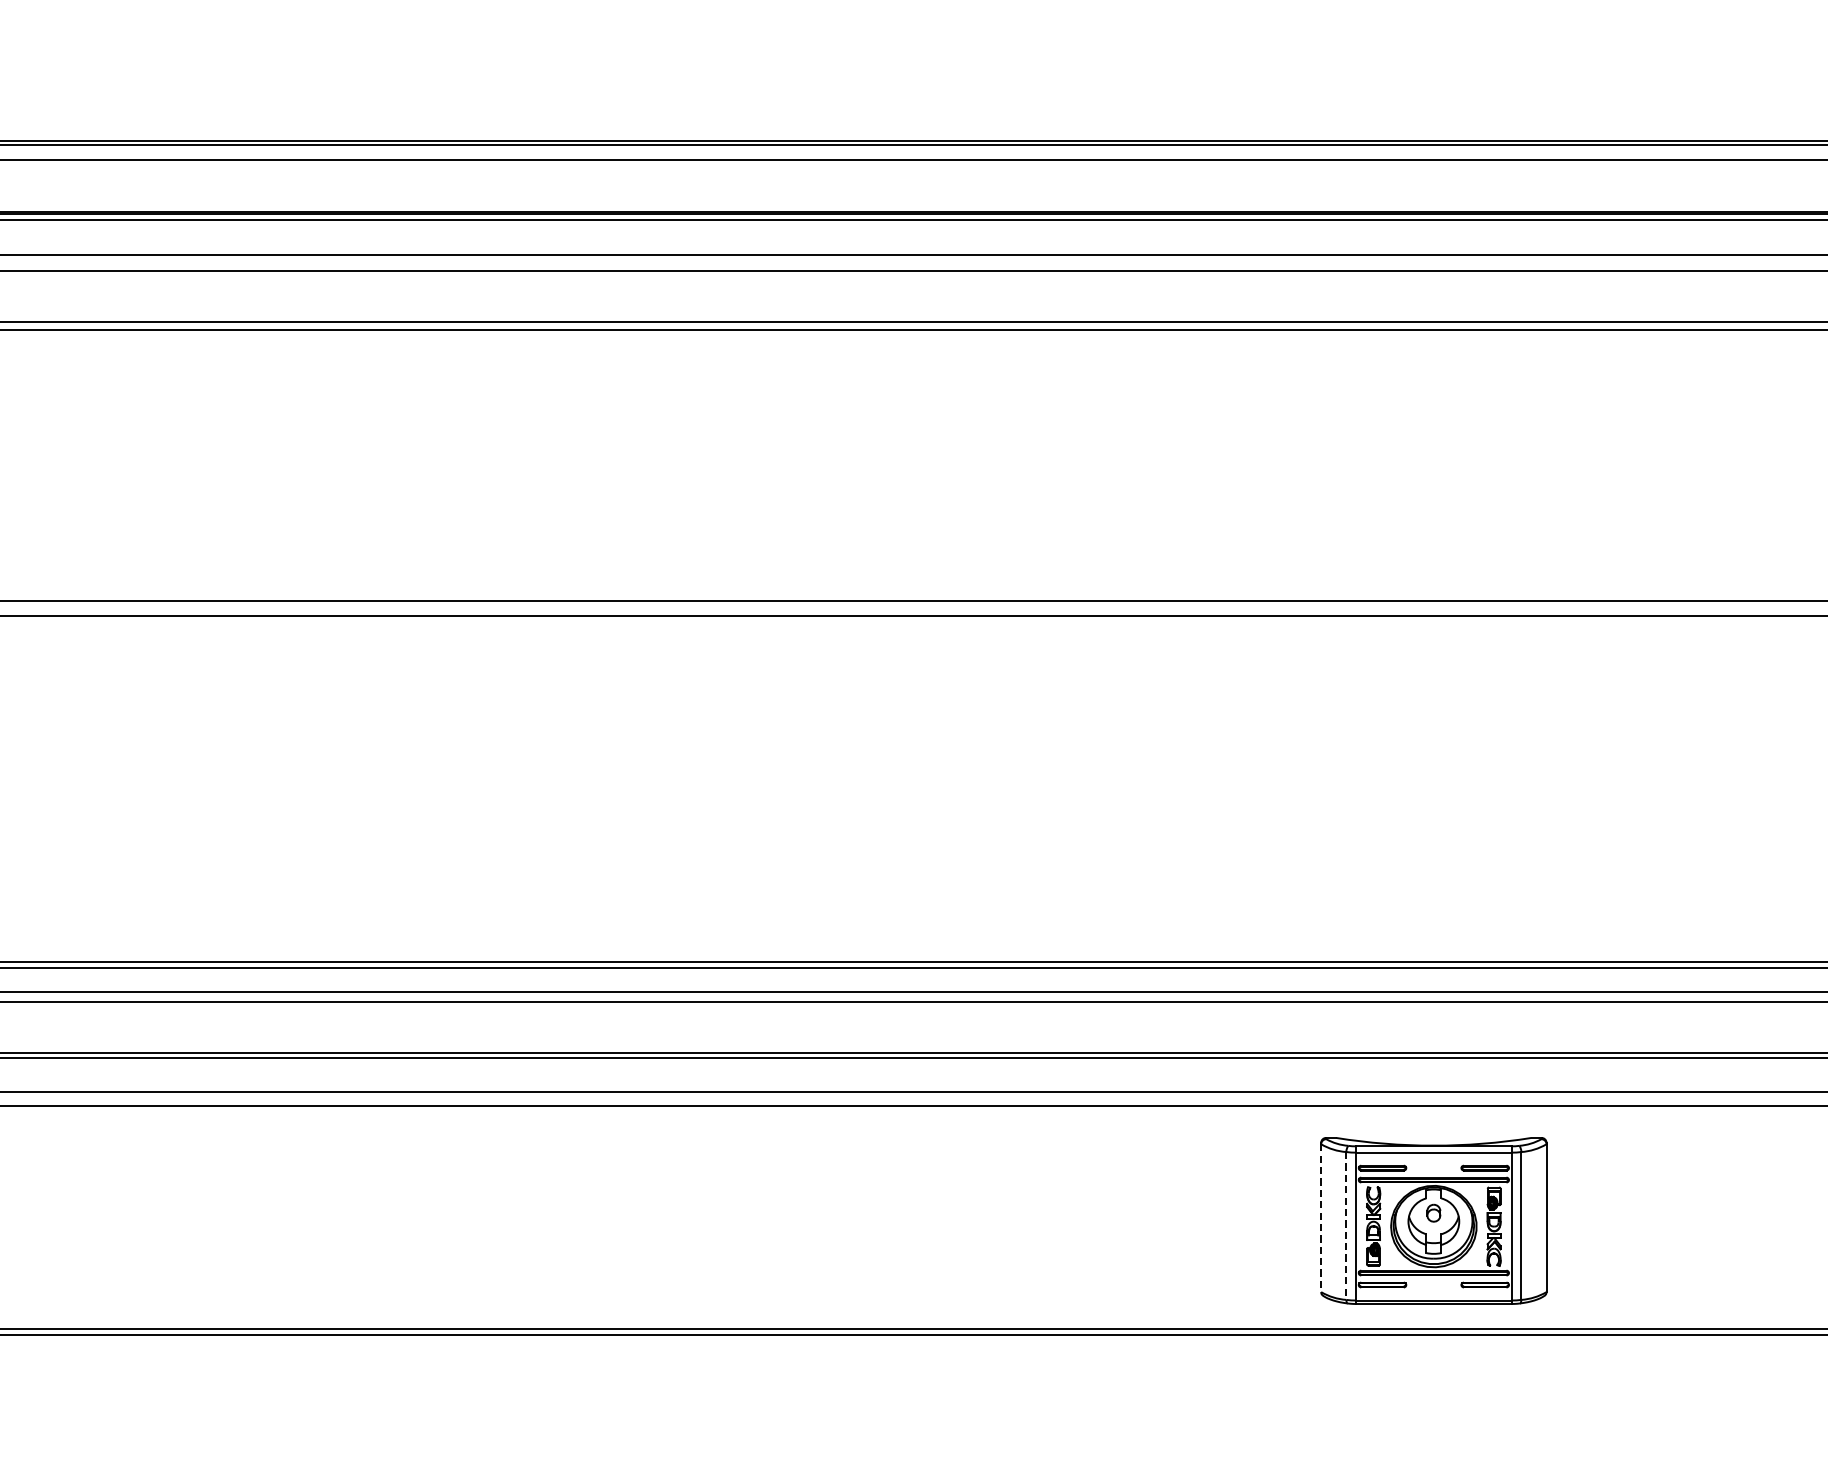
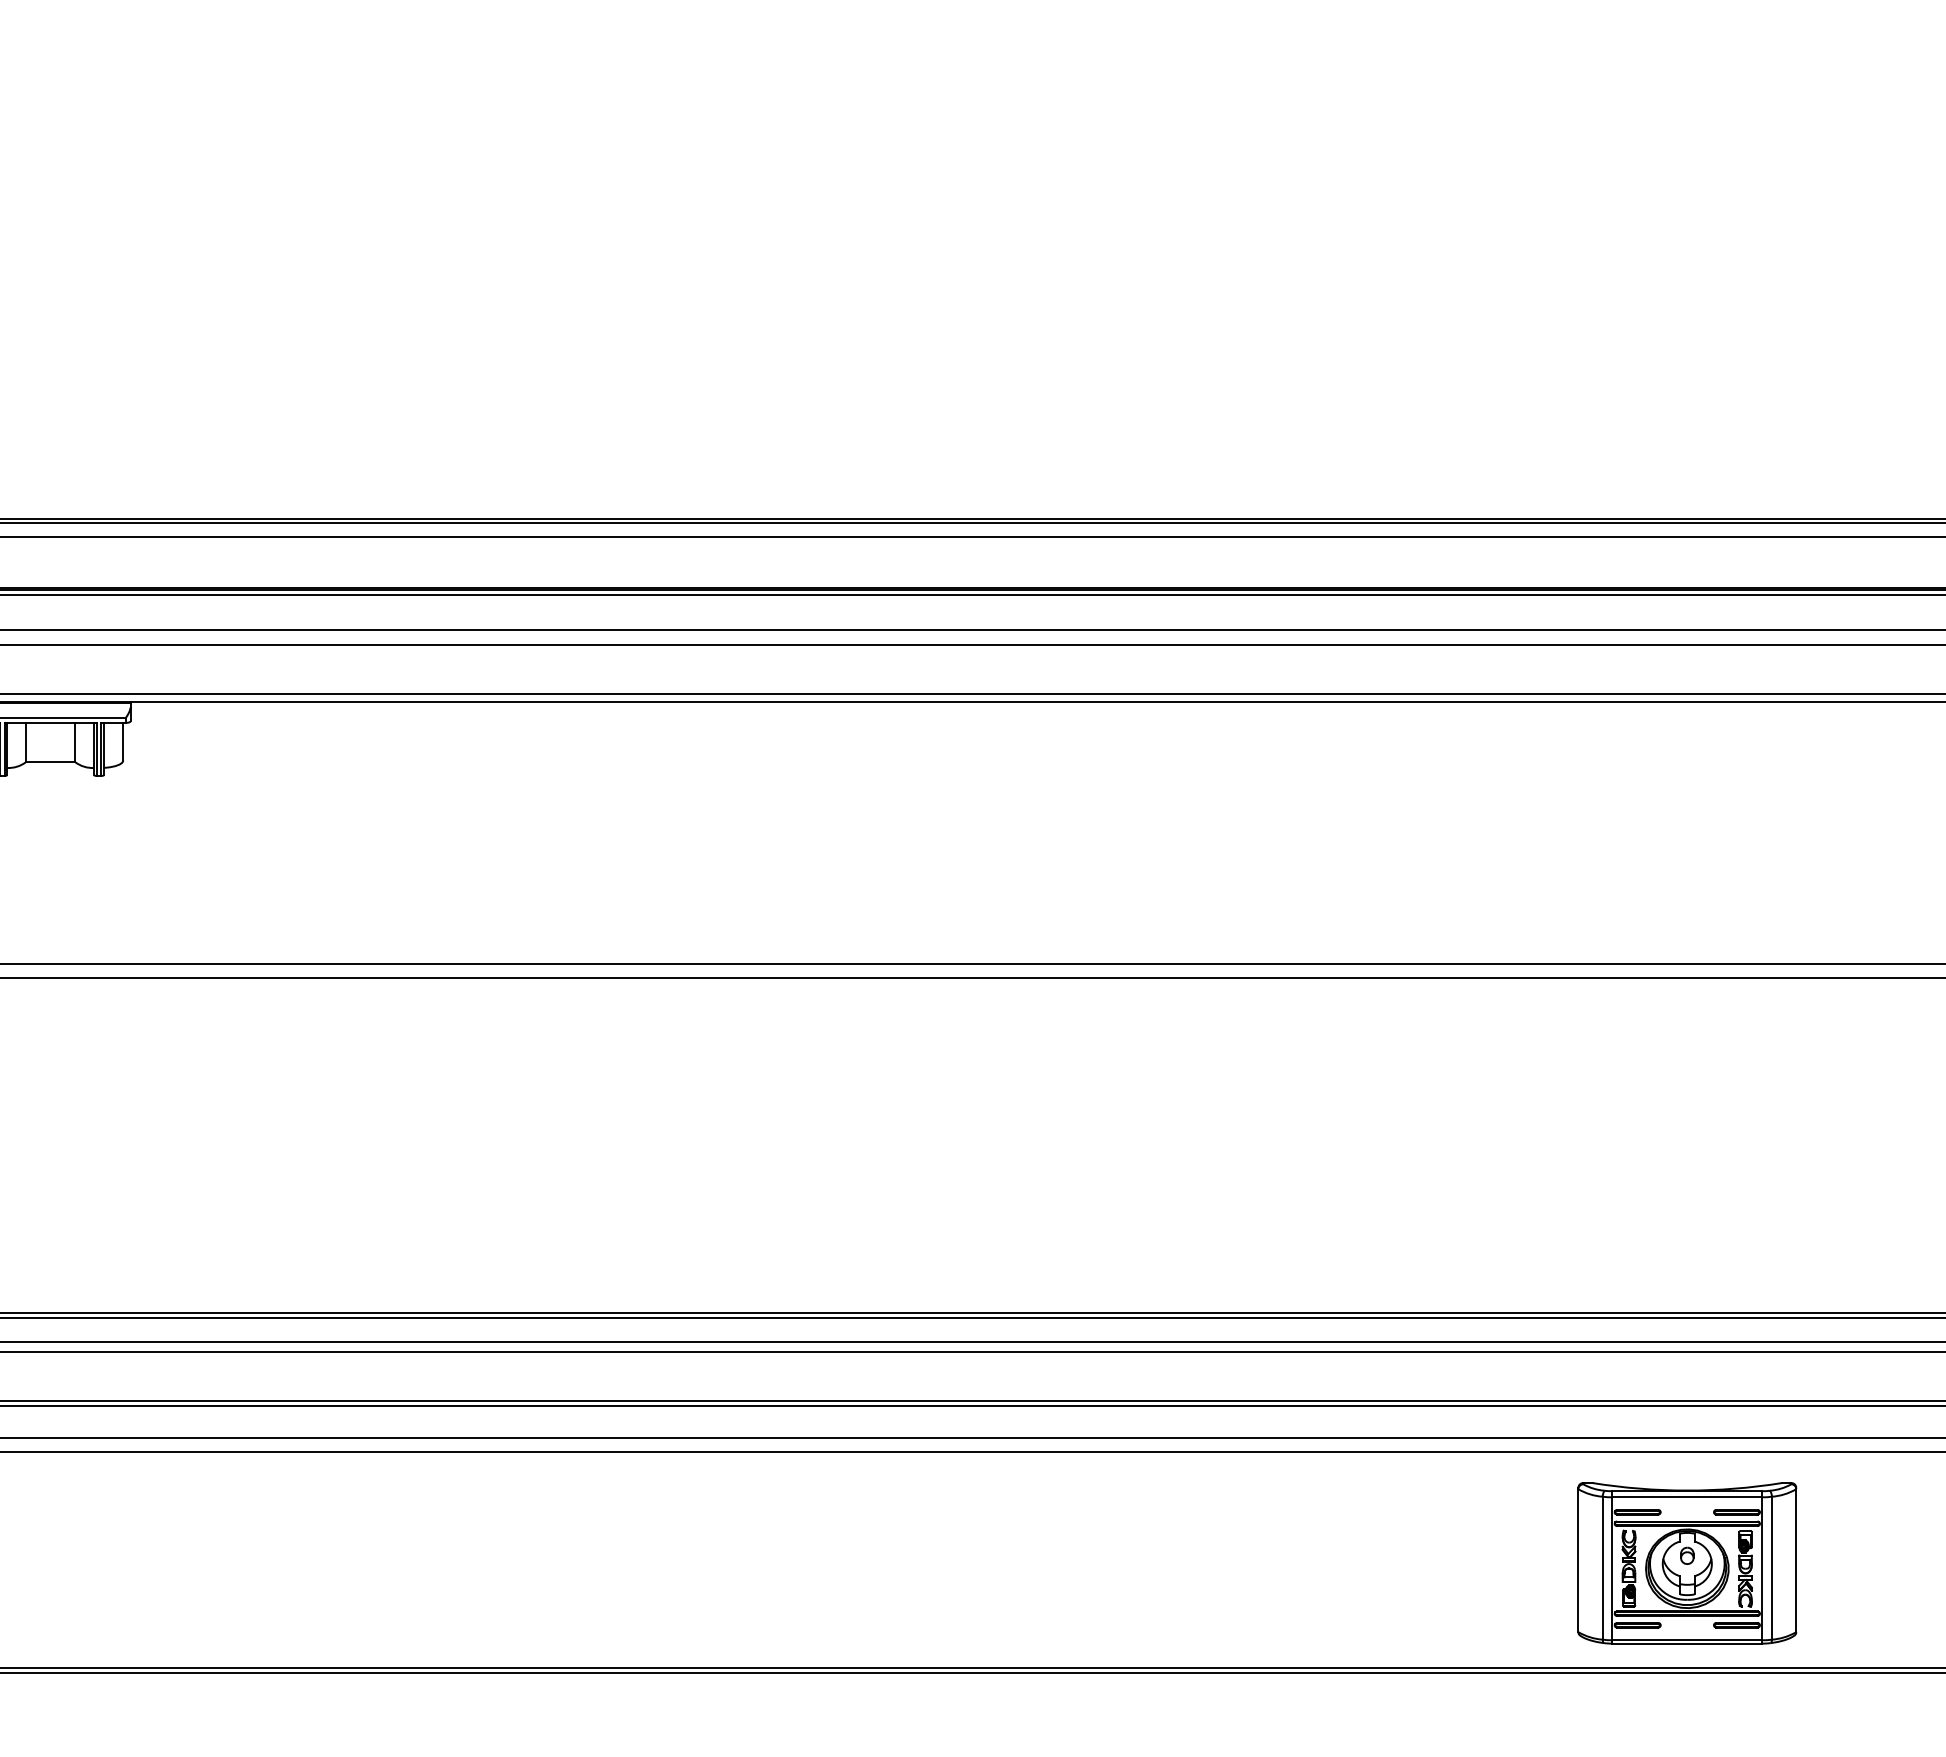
line: (1321, 1219) -> (1578, 1561), dashed -> solid
line: (1346, 1226) -> (1602, 1568), dashed -> solid

